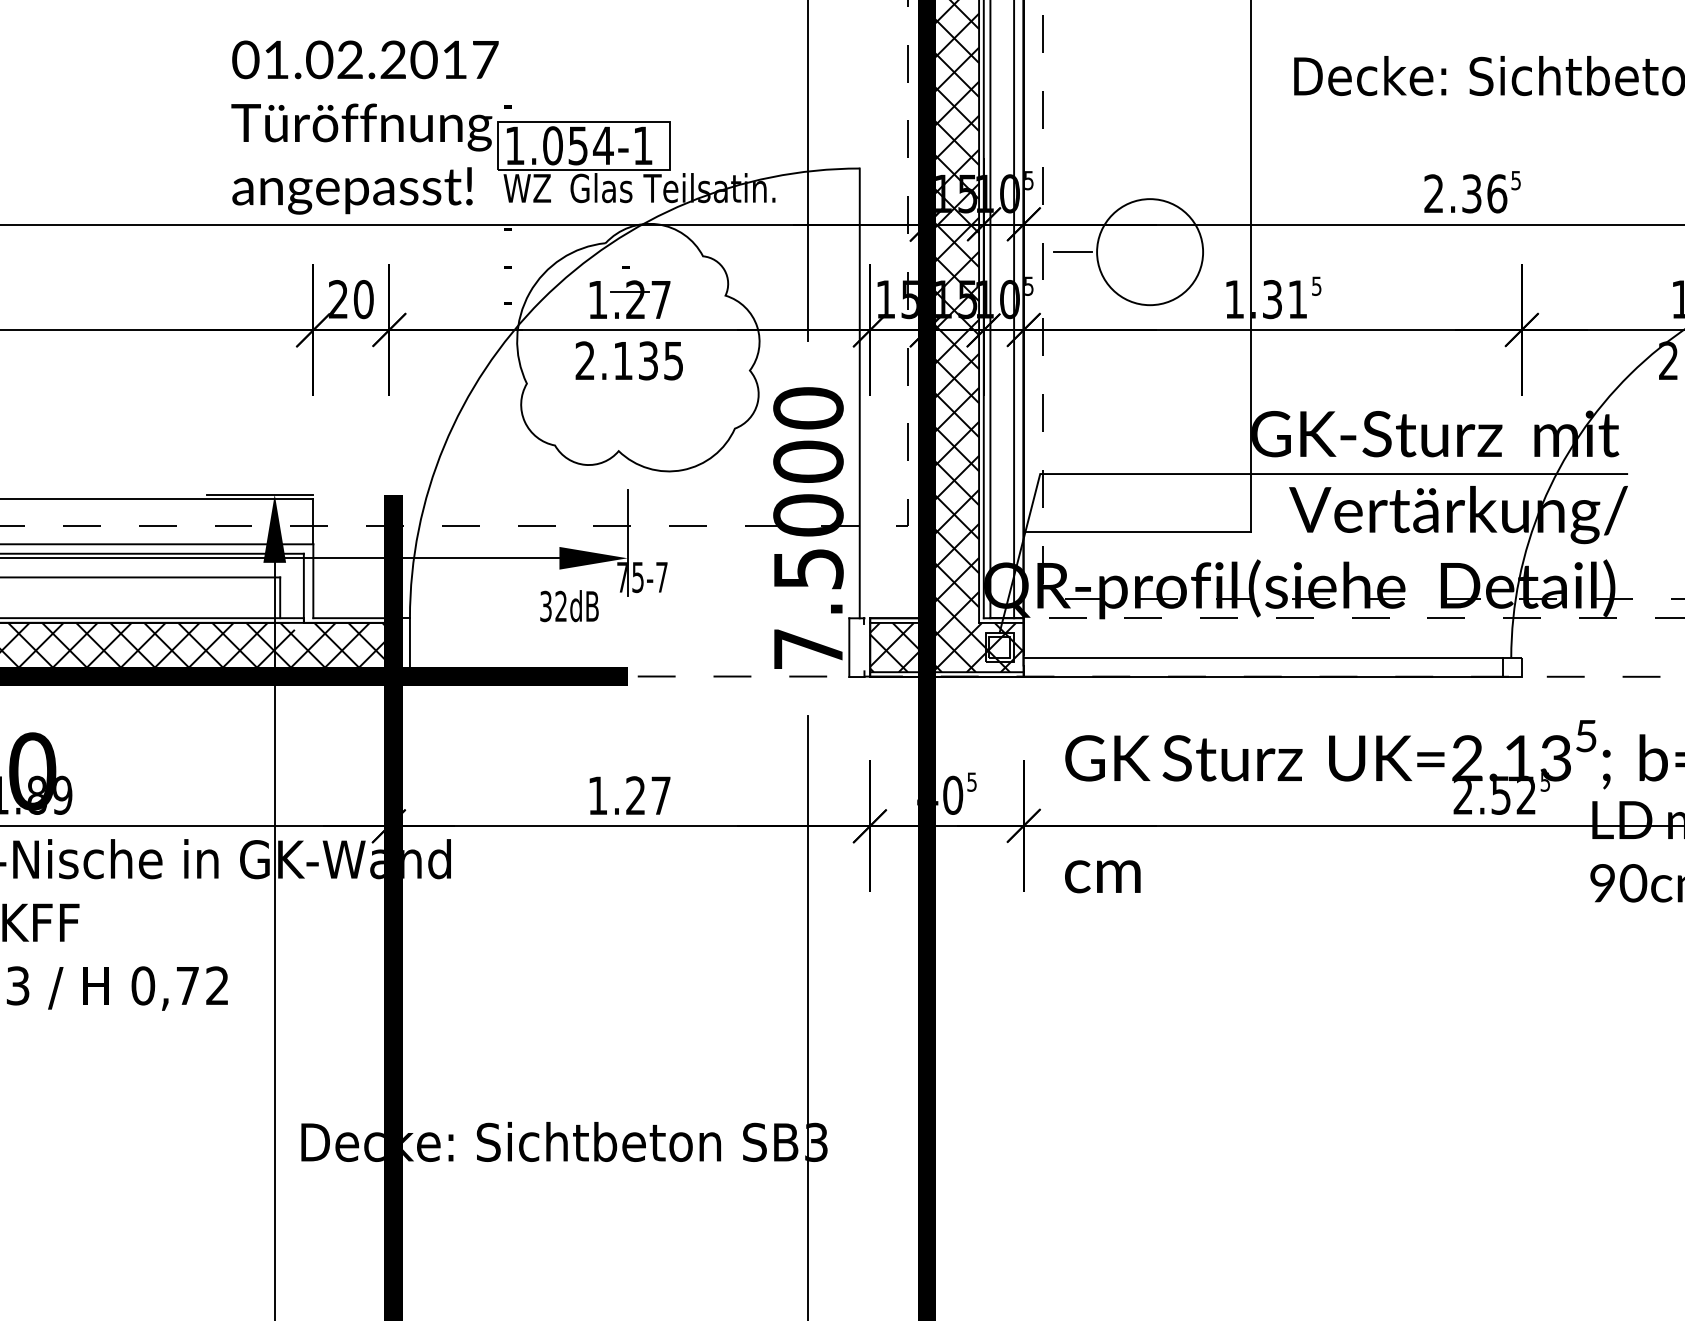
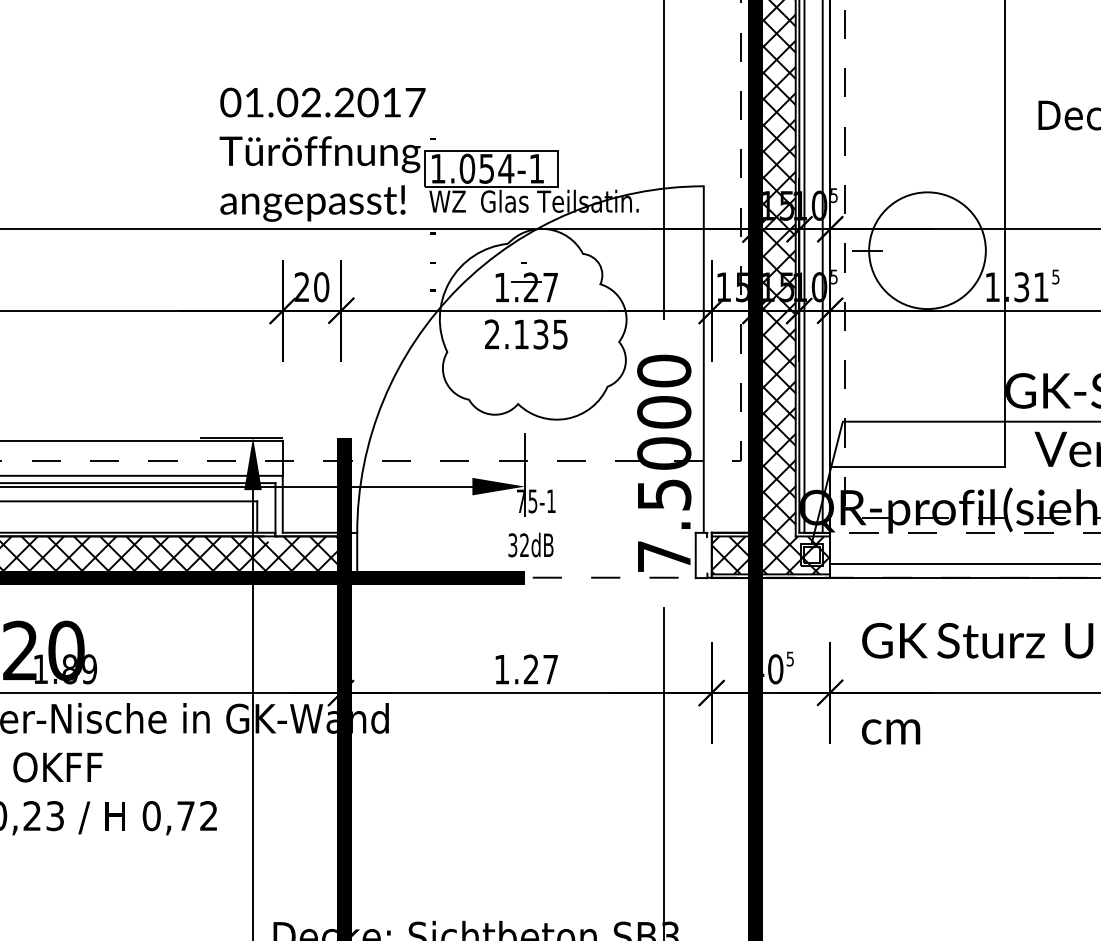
circle: (1149, 251) -> (927, 250), size x1.43
text: (661, 577) -> (551, 501), 75-7 -> 75-1
text: (569, 606) -> (530, 545), moved

